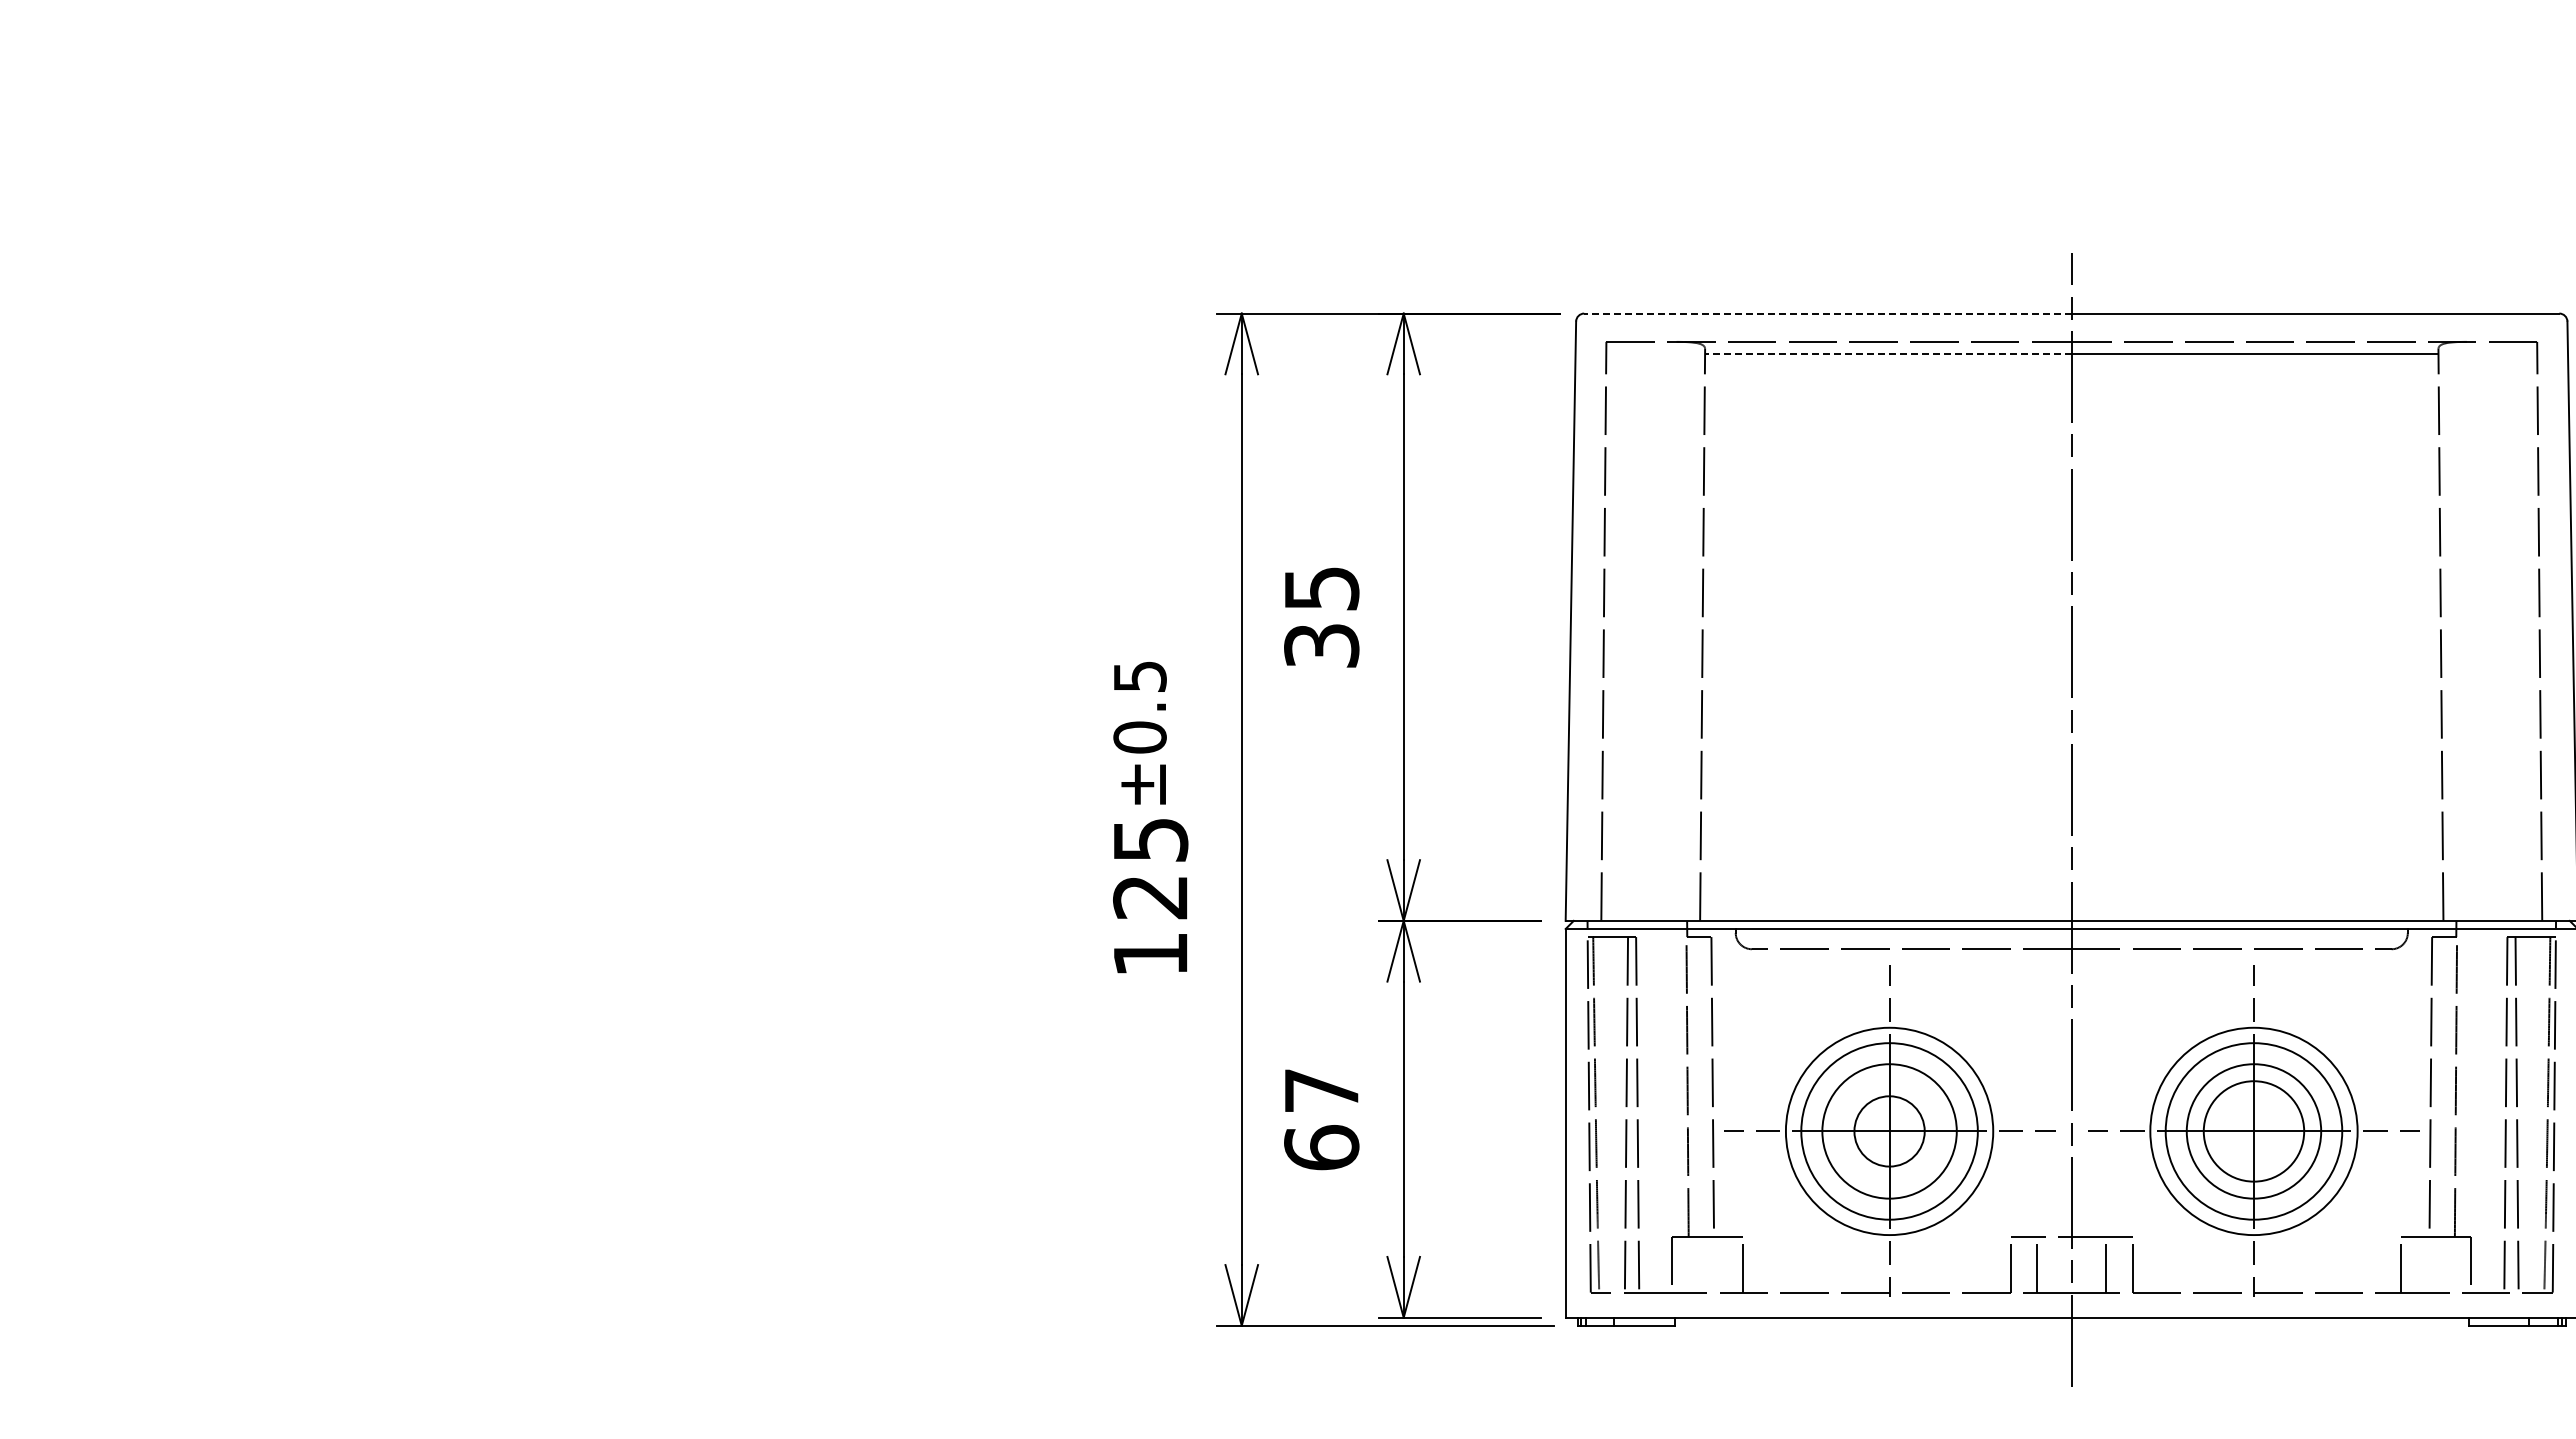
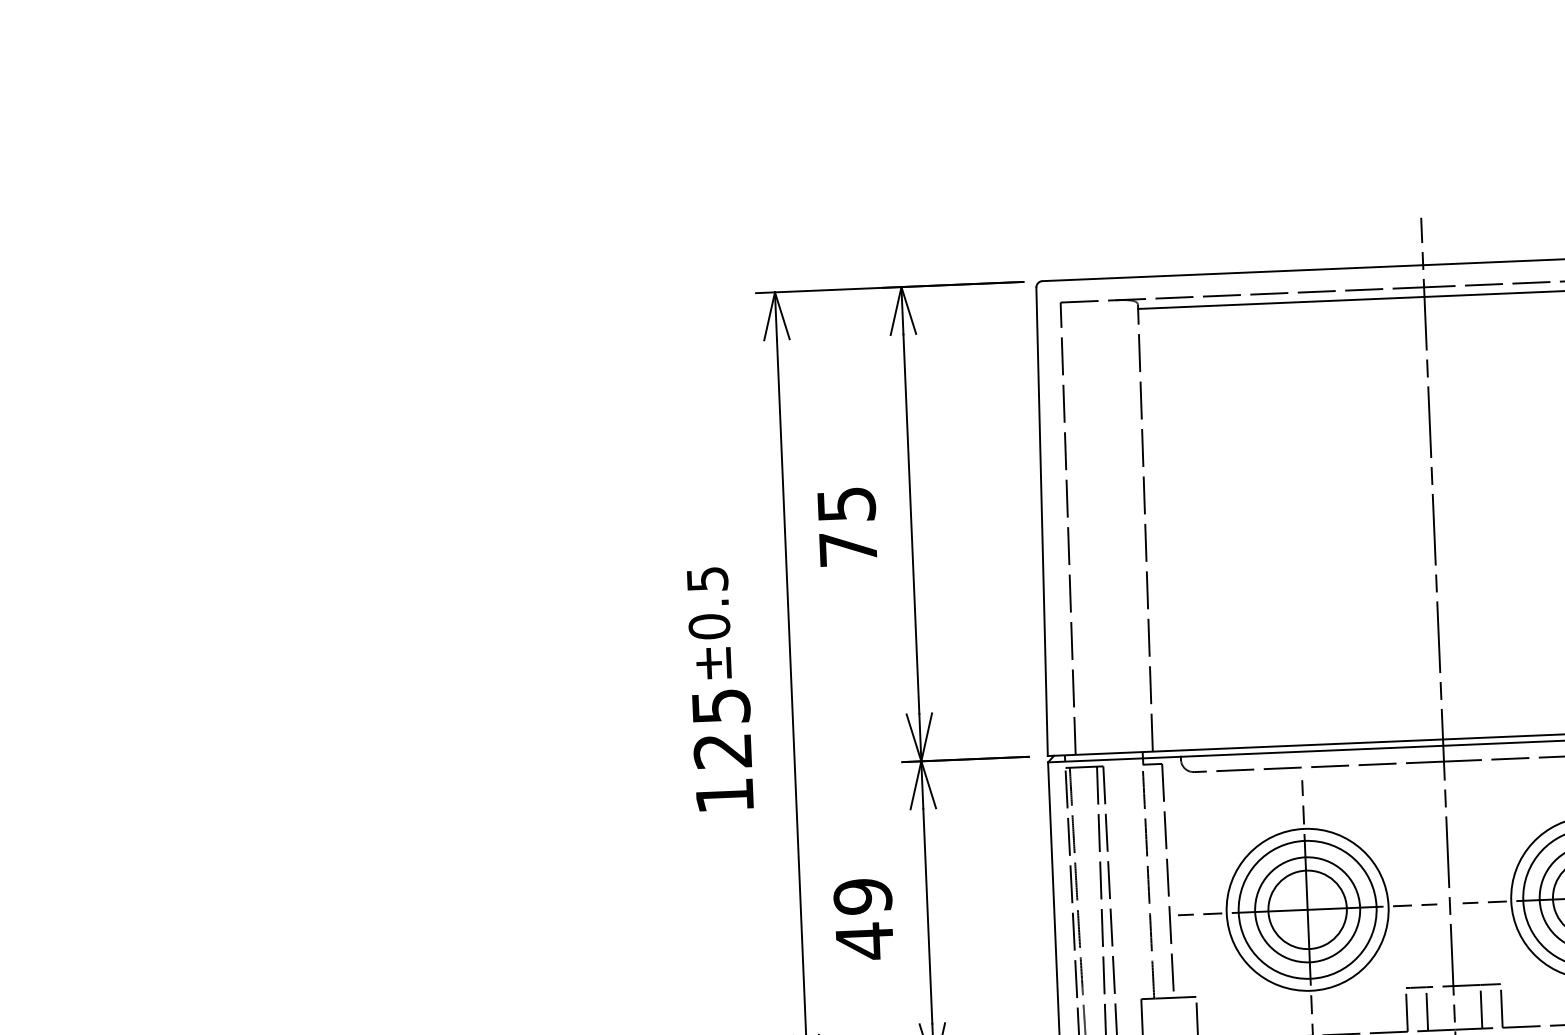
line: (1828, 313) -> (1233, 273), dashed -> solid
line: (1887, 354) -> (1280, 303), dashed -> solid
text: (1321, 645) -> (848, 548), 35 -> 75
text: (1321, 1120) -> (863, 919), 67 -> 49
circle: (1889, 1131) -> (1307, 909), size x1.43

